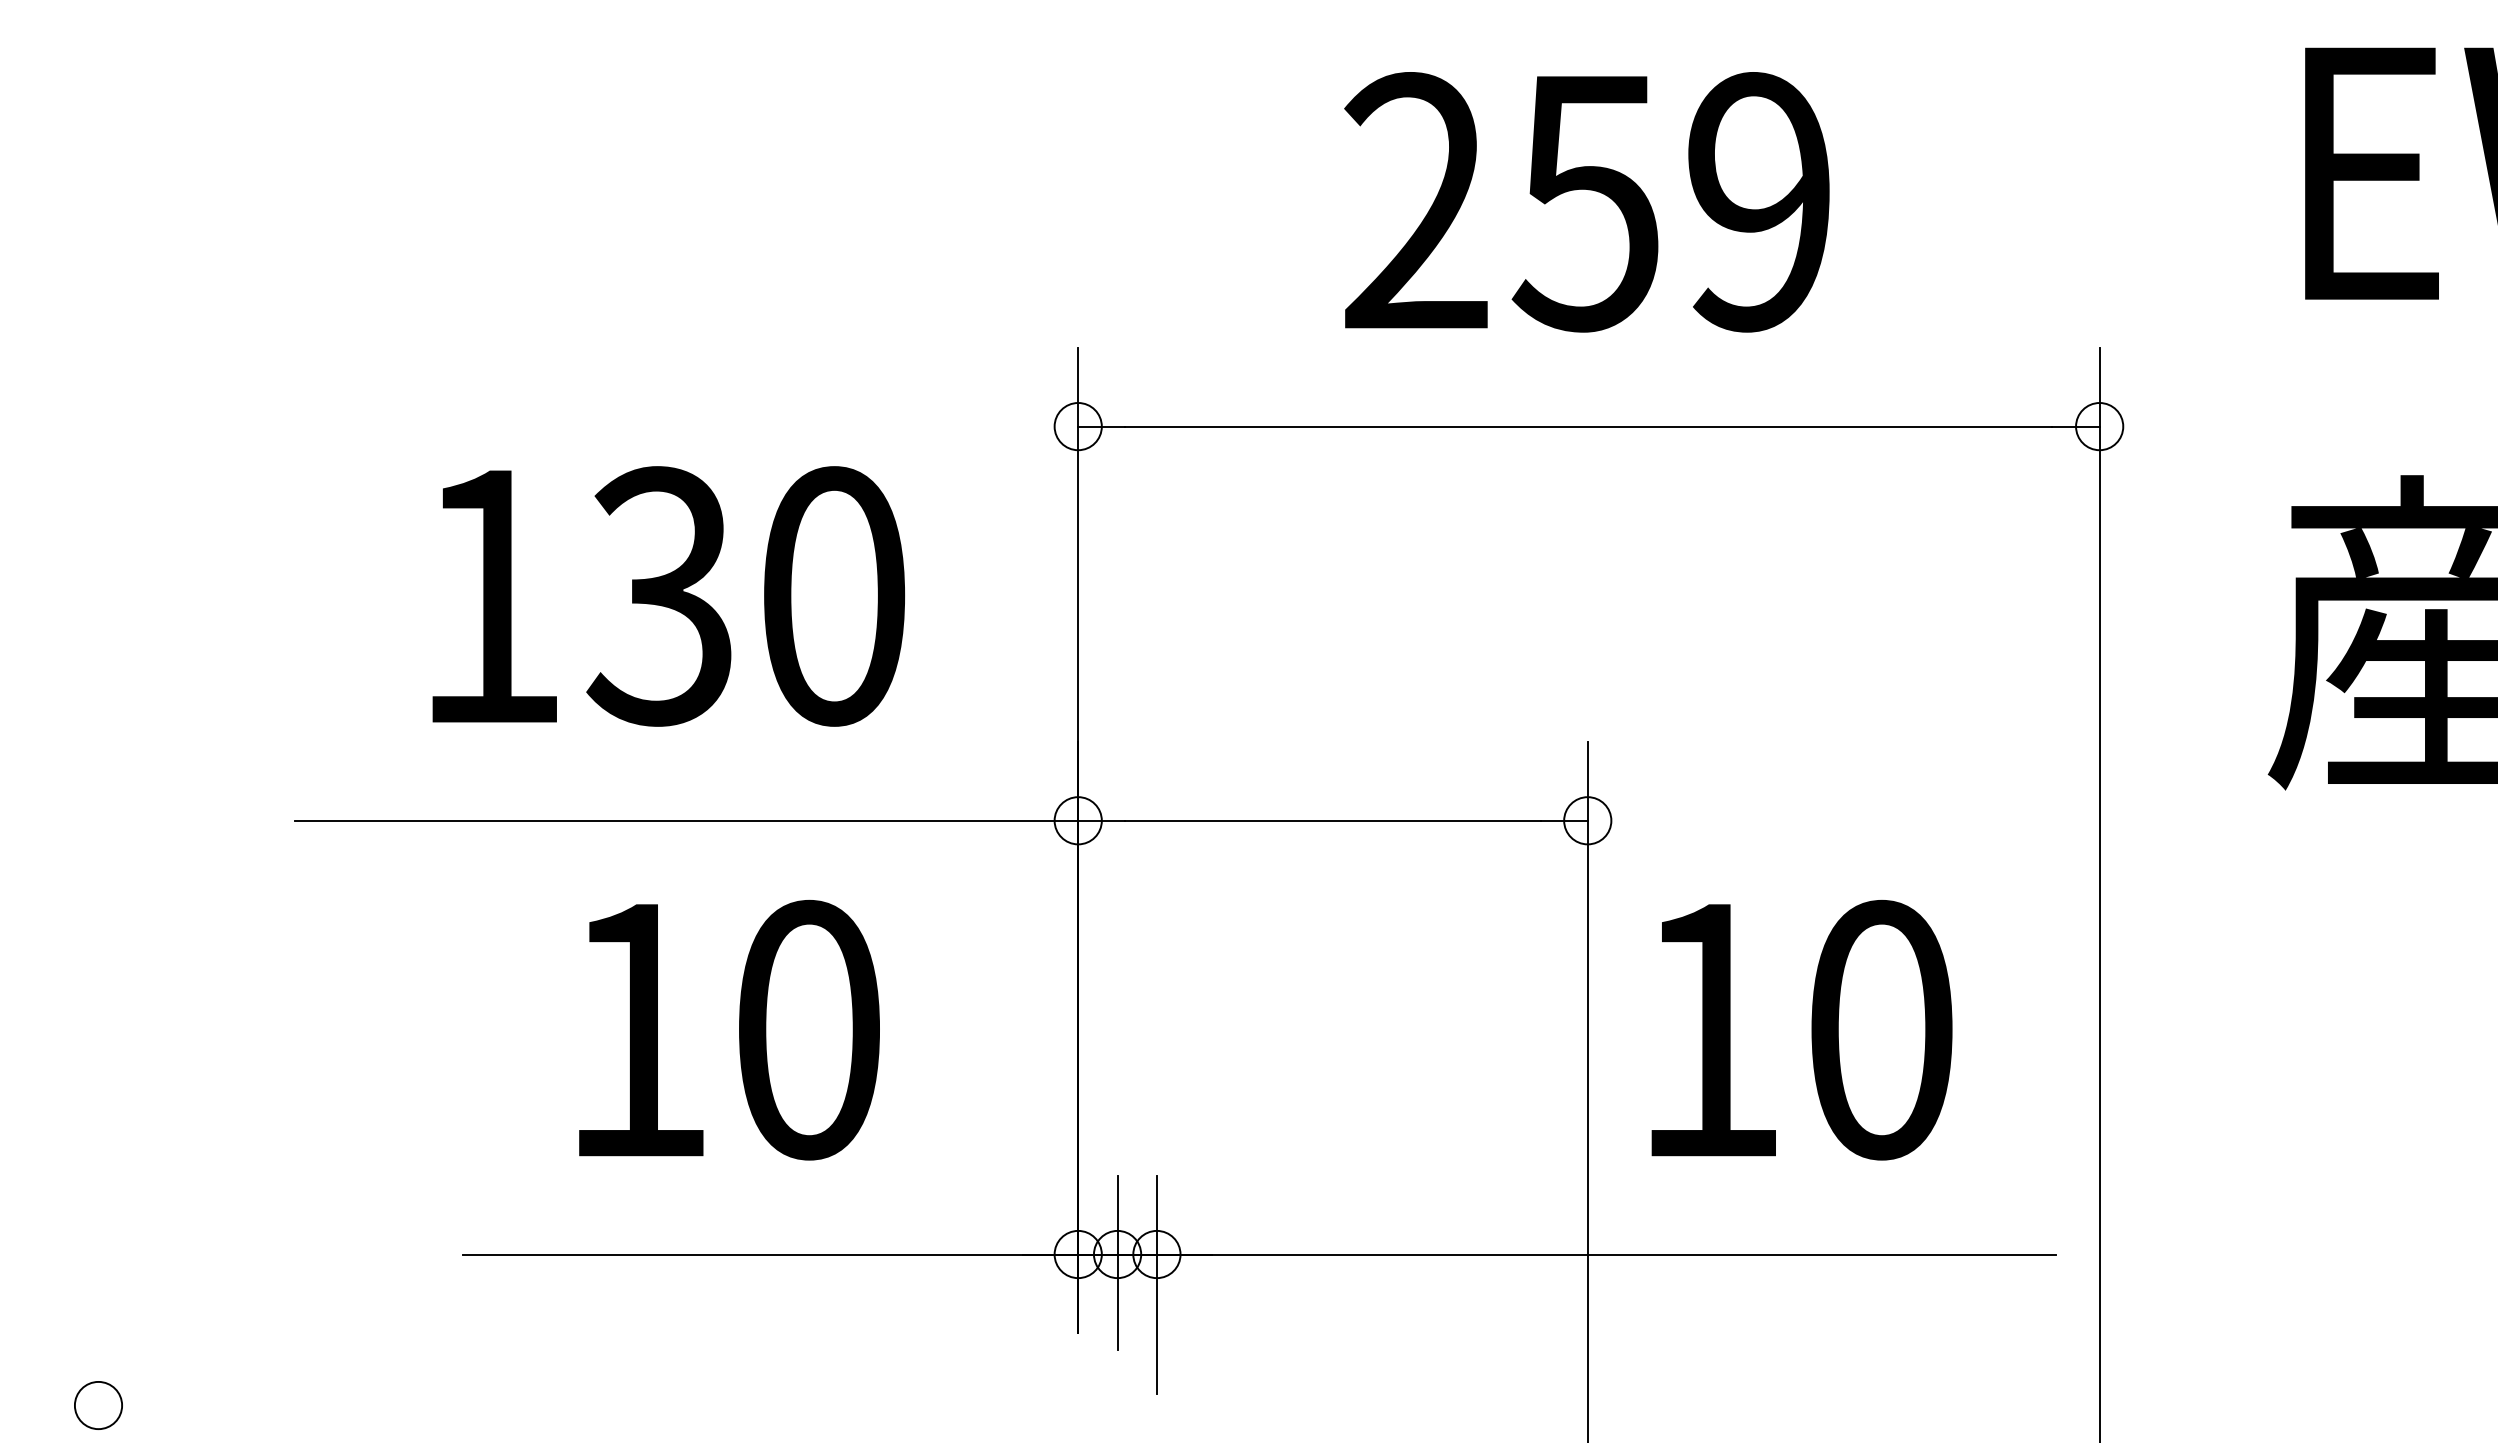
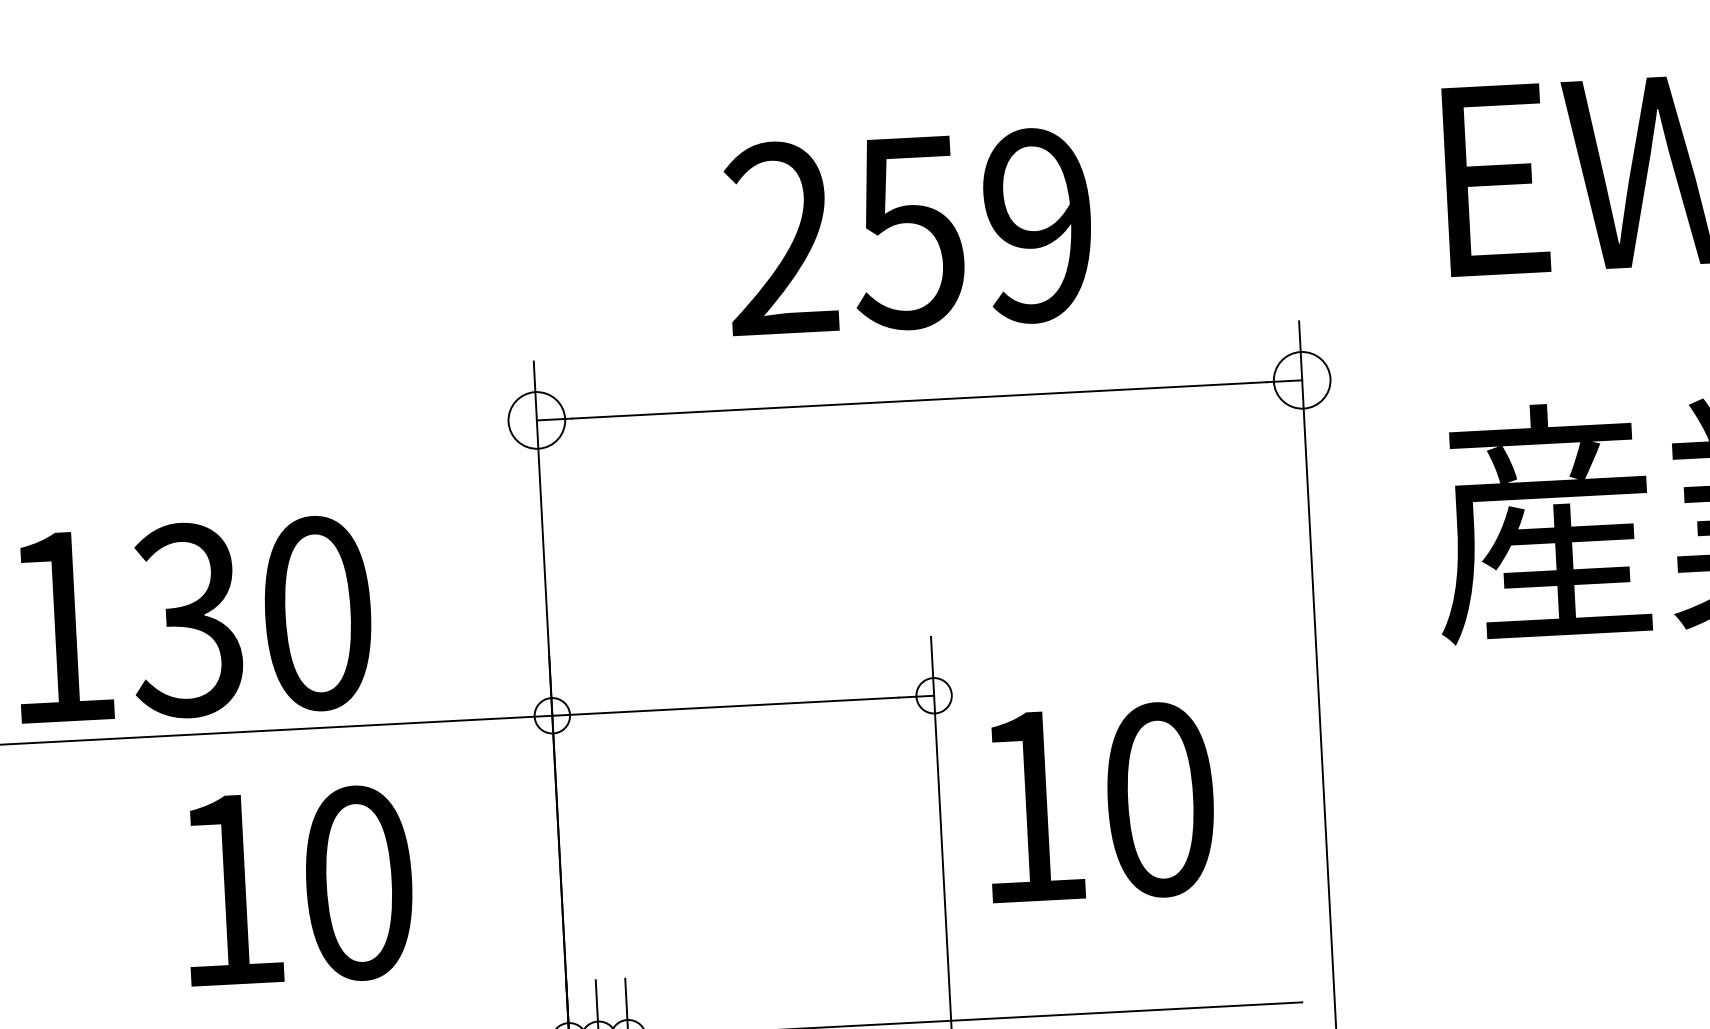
circle: (1077, 426) -> (536, 420), size x1.6
circle: (2099, 426) -> (1302, 380), size x1.6
text: (668, 596) -> (193, 620), moved
text: (1801, 1030) -> (1100, 803), moved

